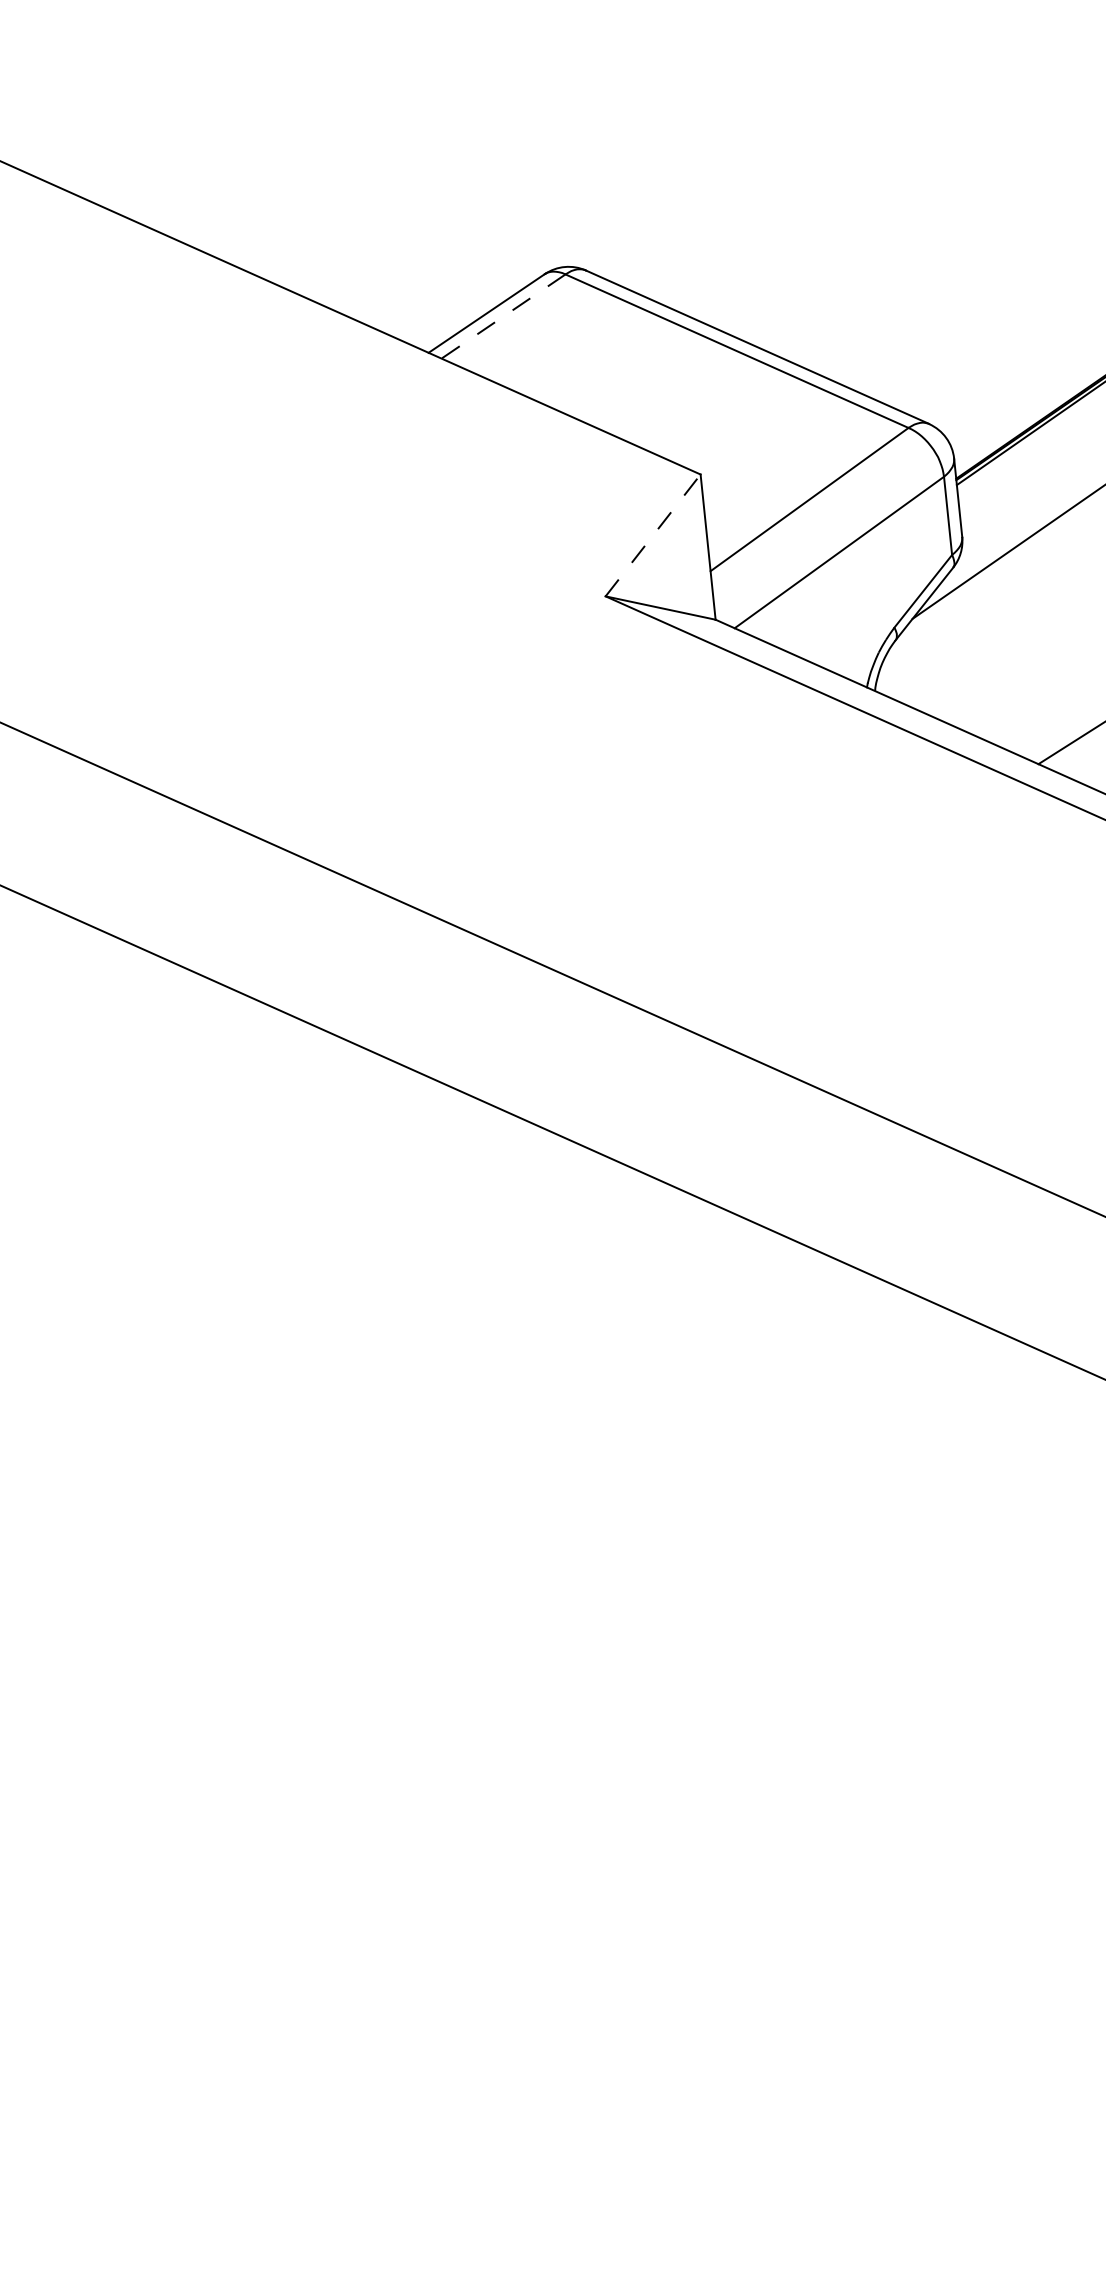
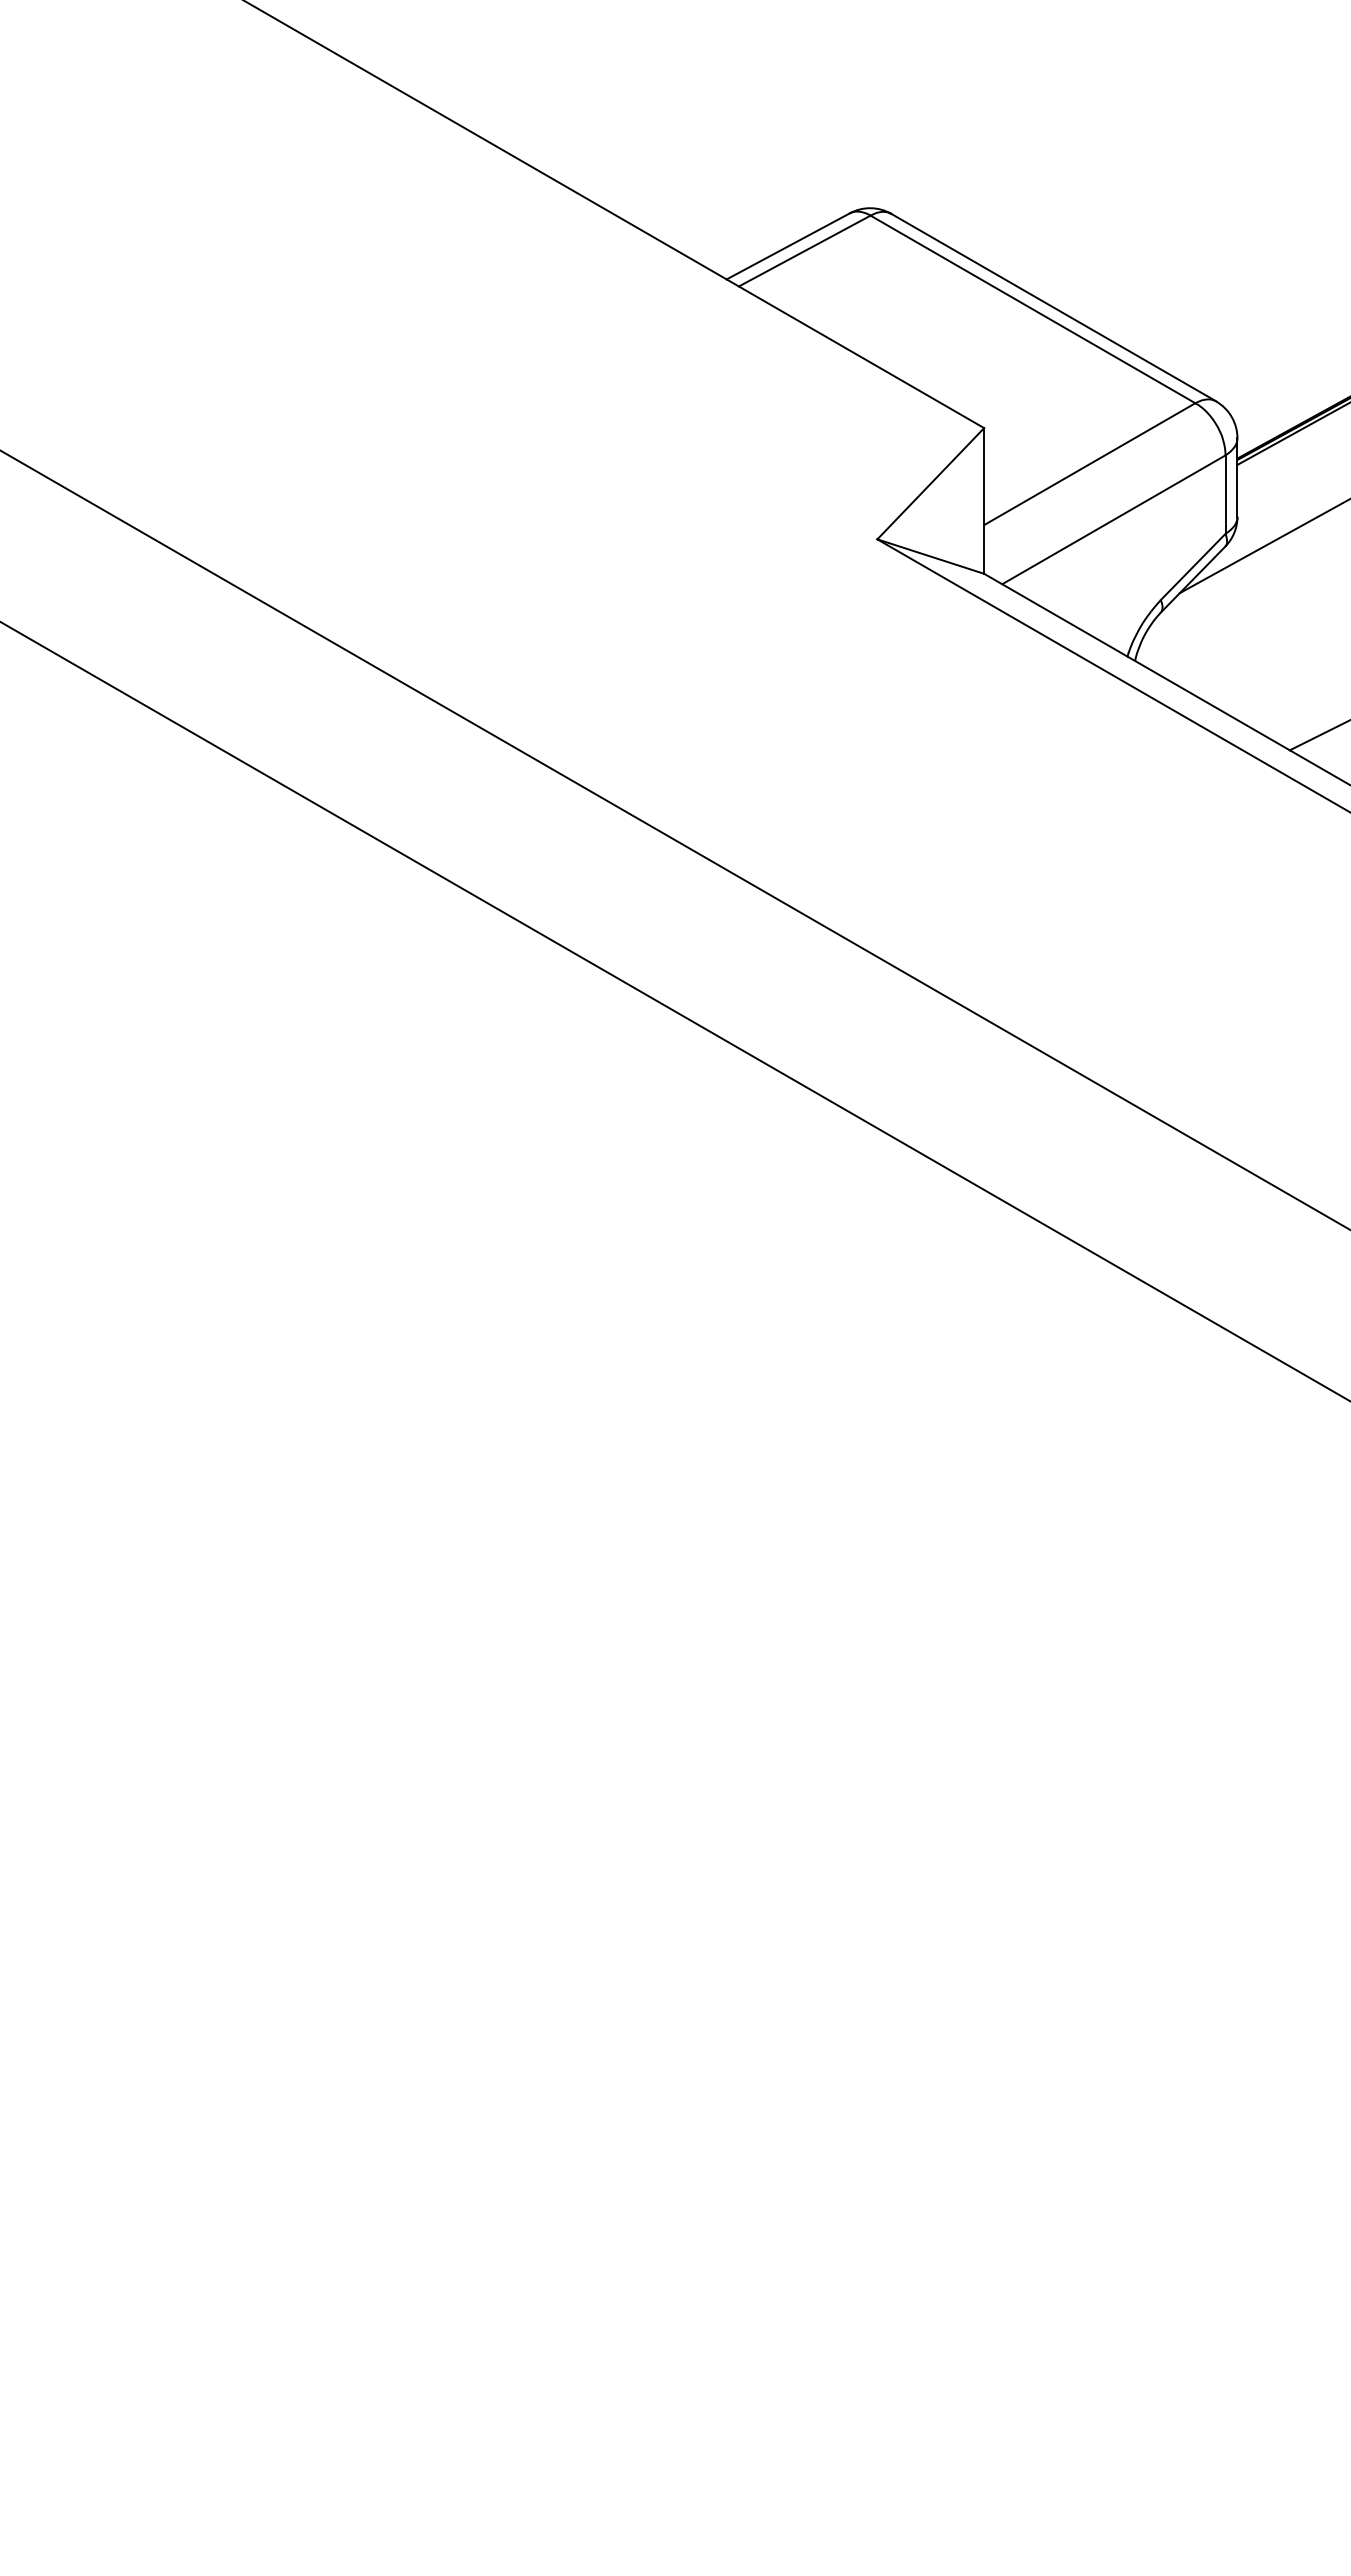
line: (503, 316) -> (804, 251), dashed -> solid
line: (653, 535) -> (931, 483), dashed -> solid

